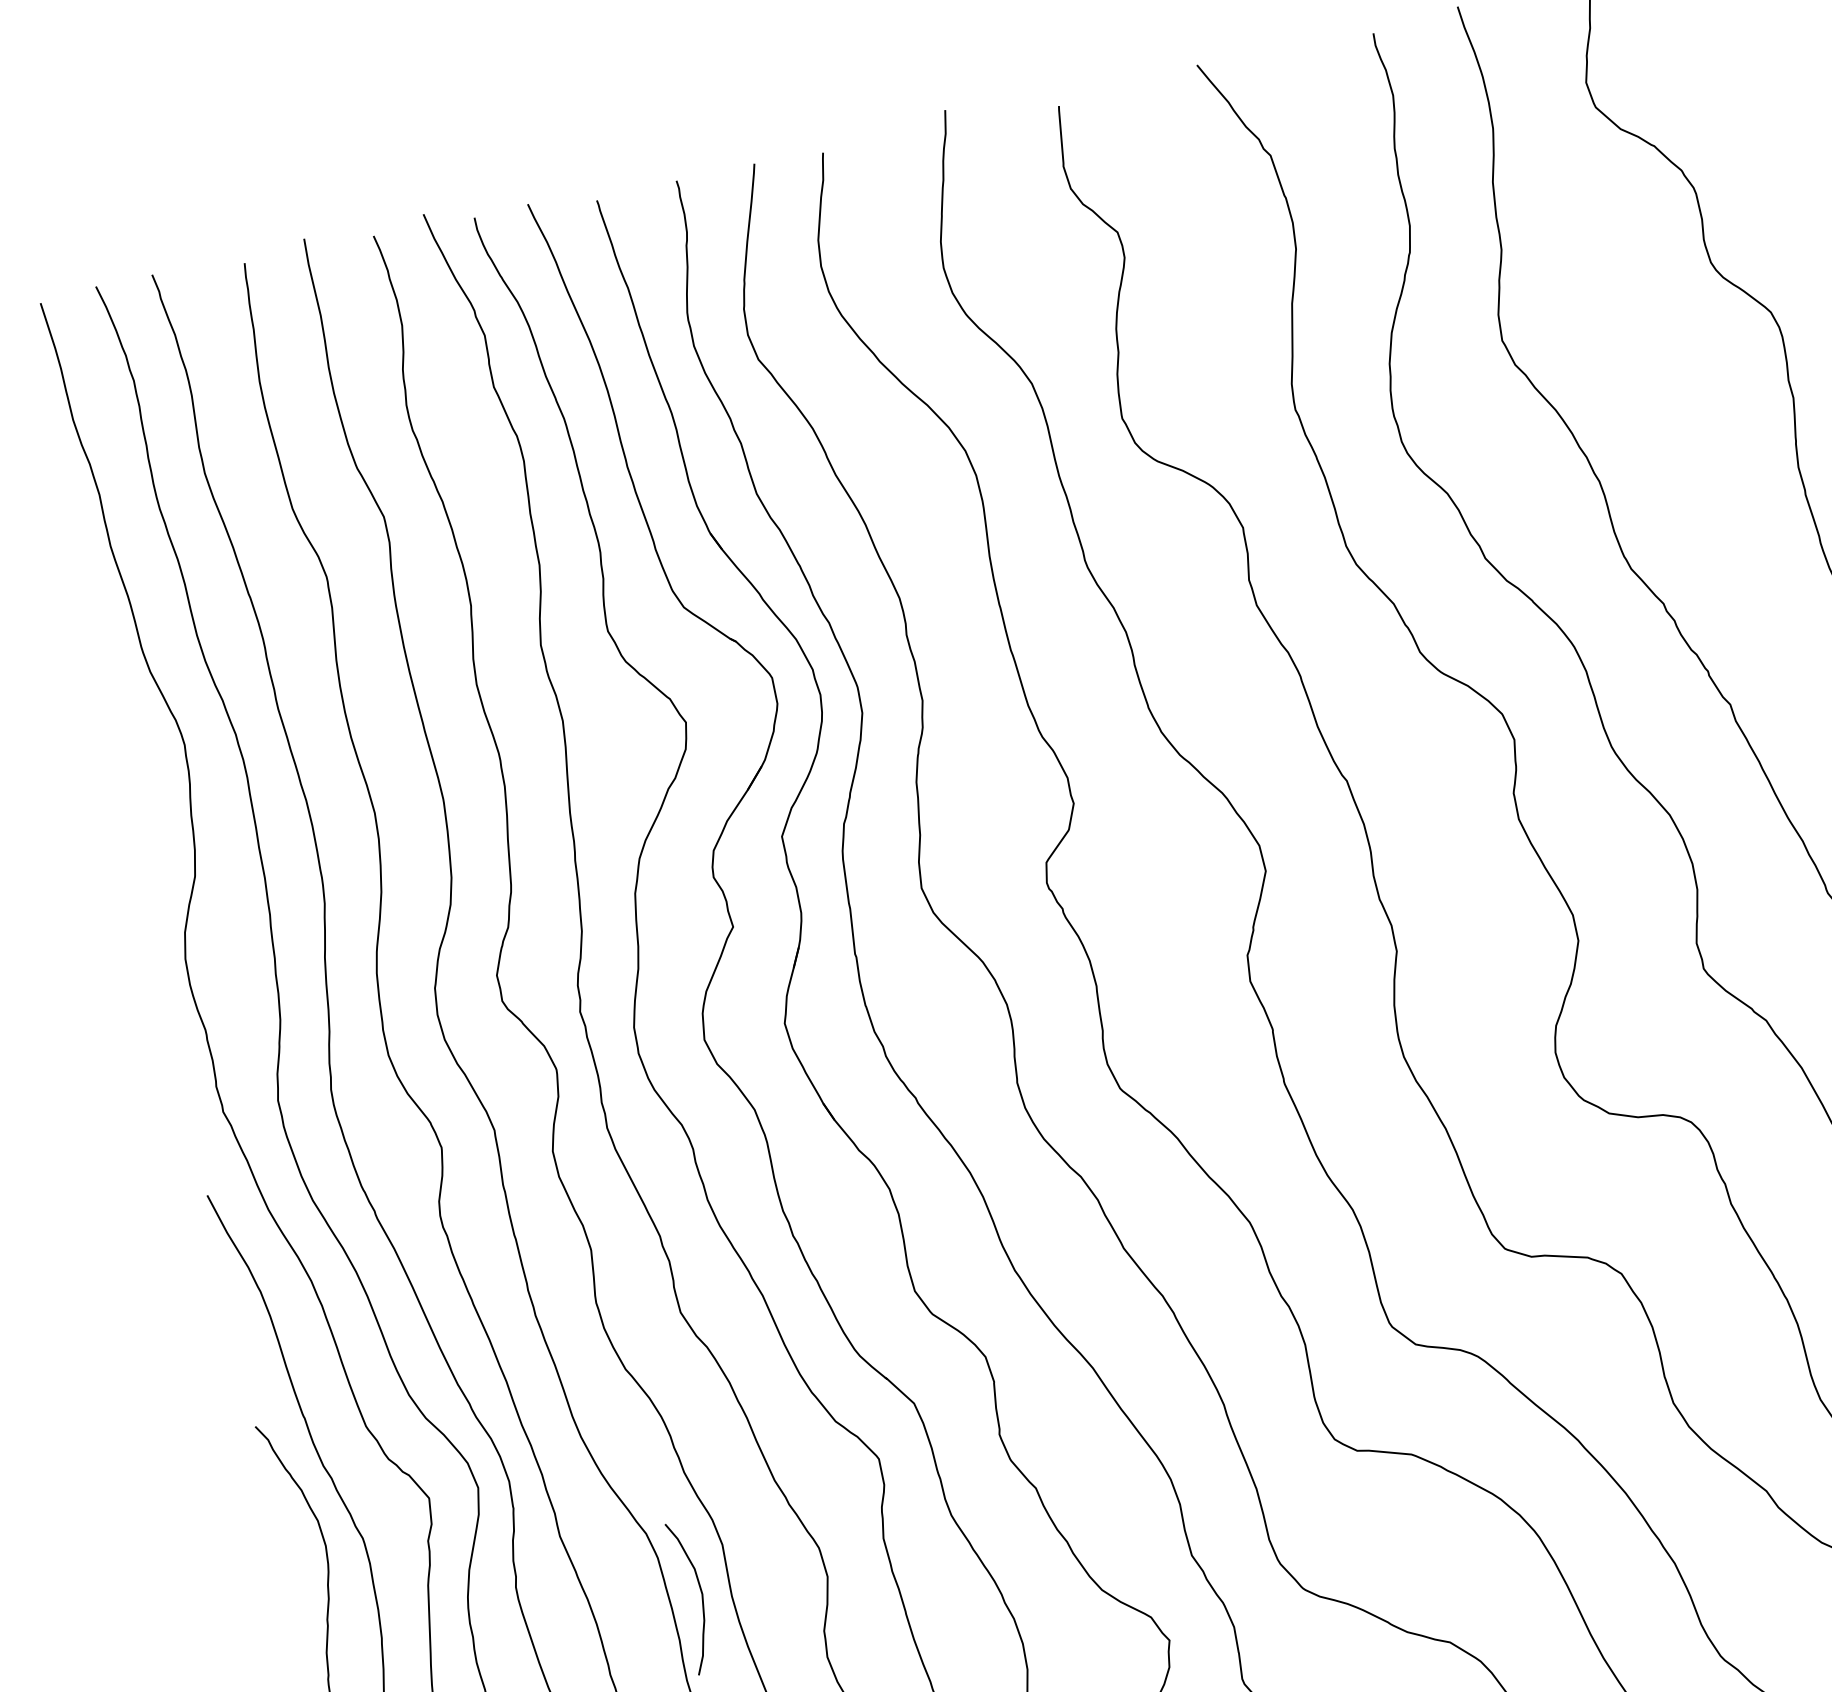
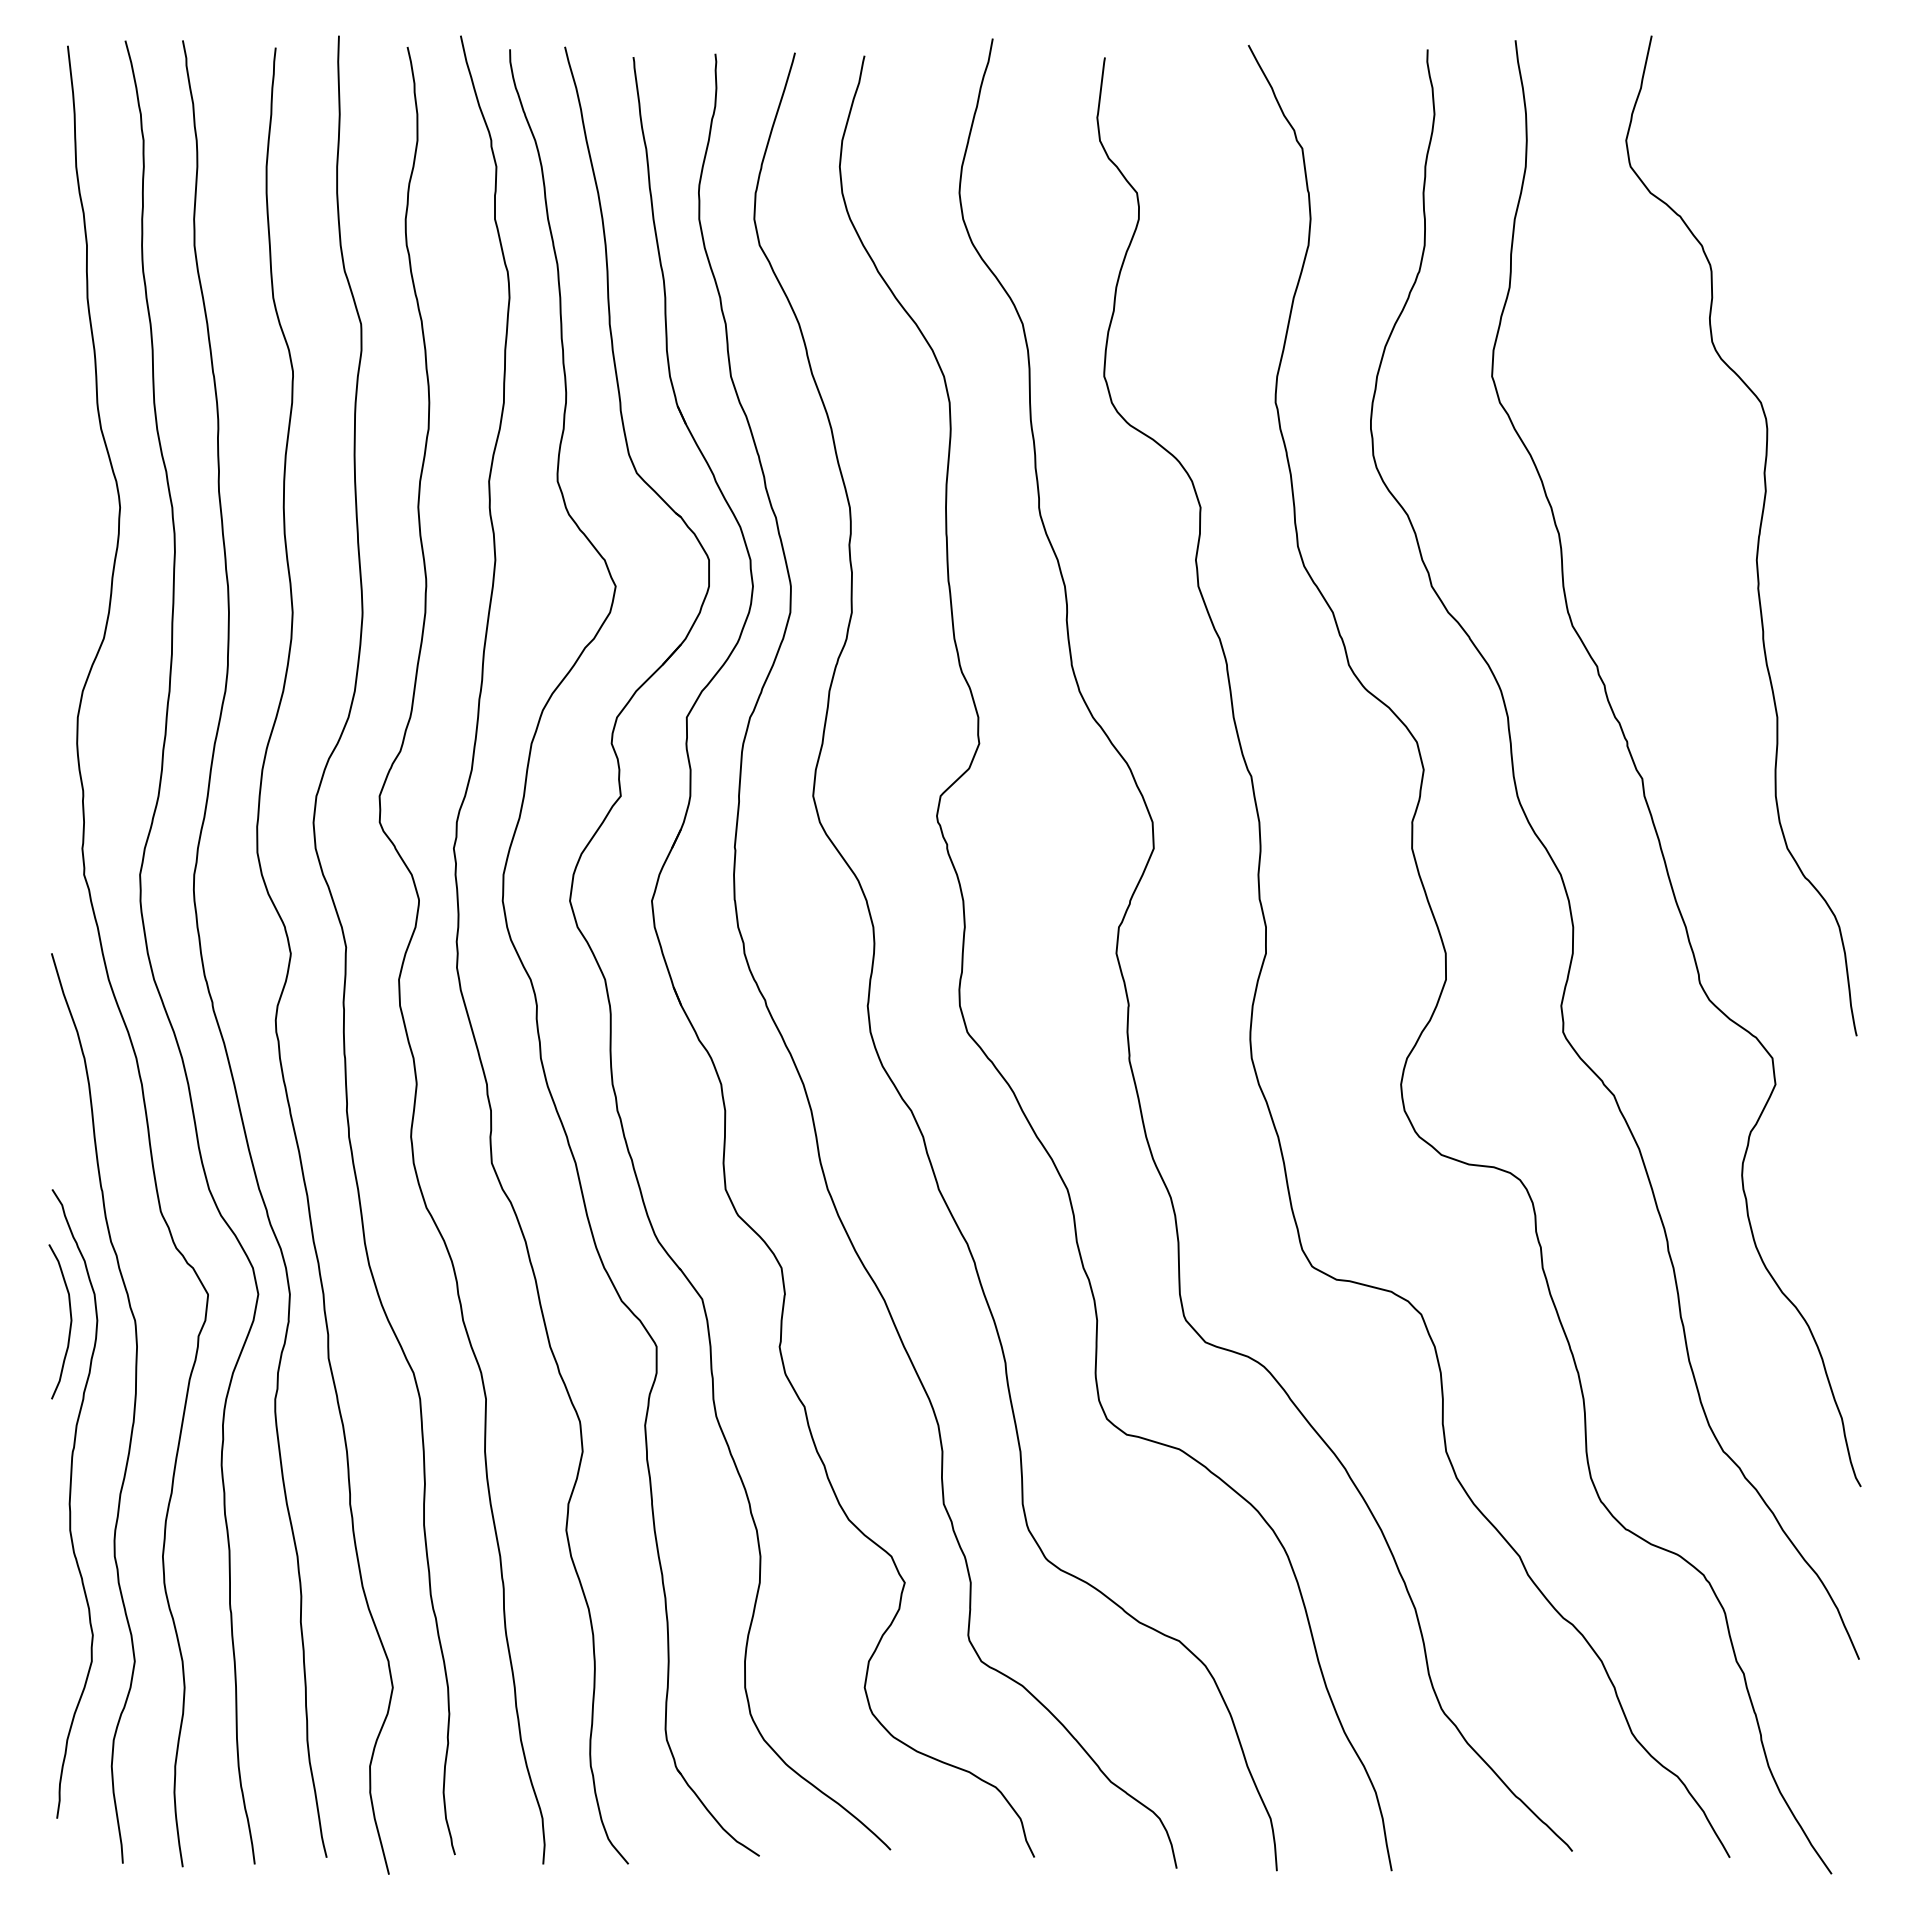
curve: (701, 1595) -> (70, 1321), moved

